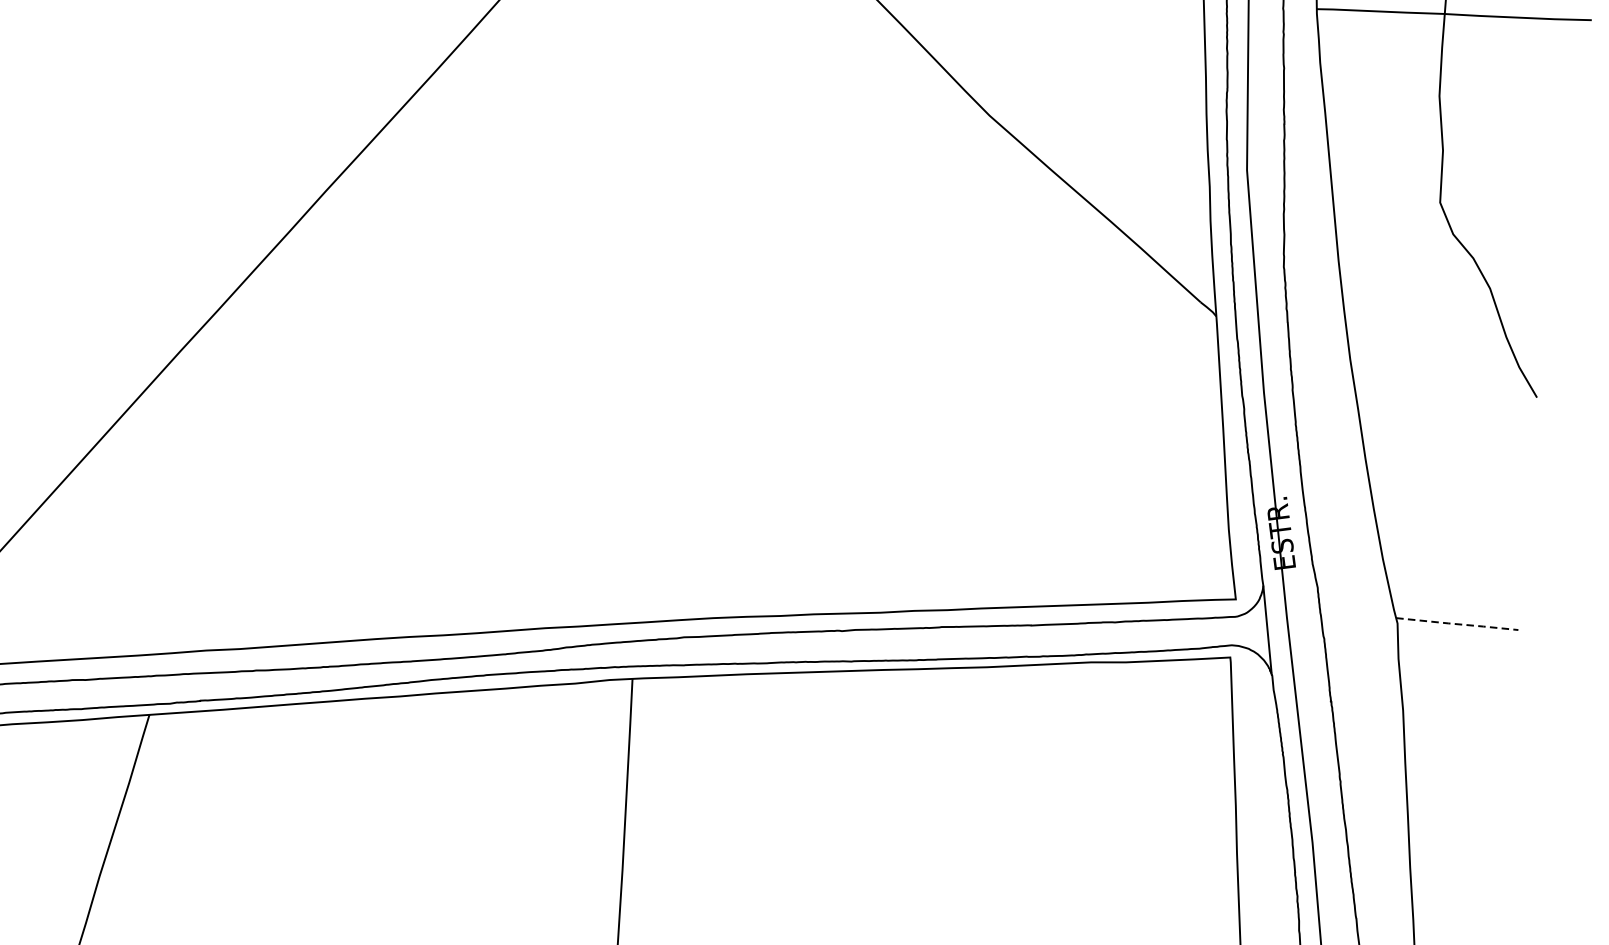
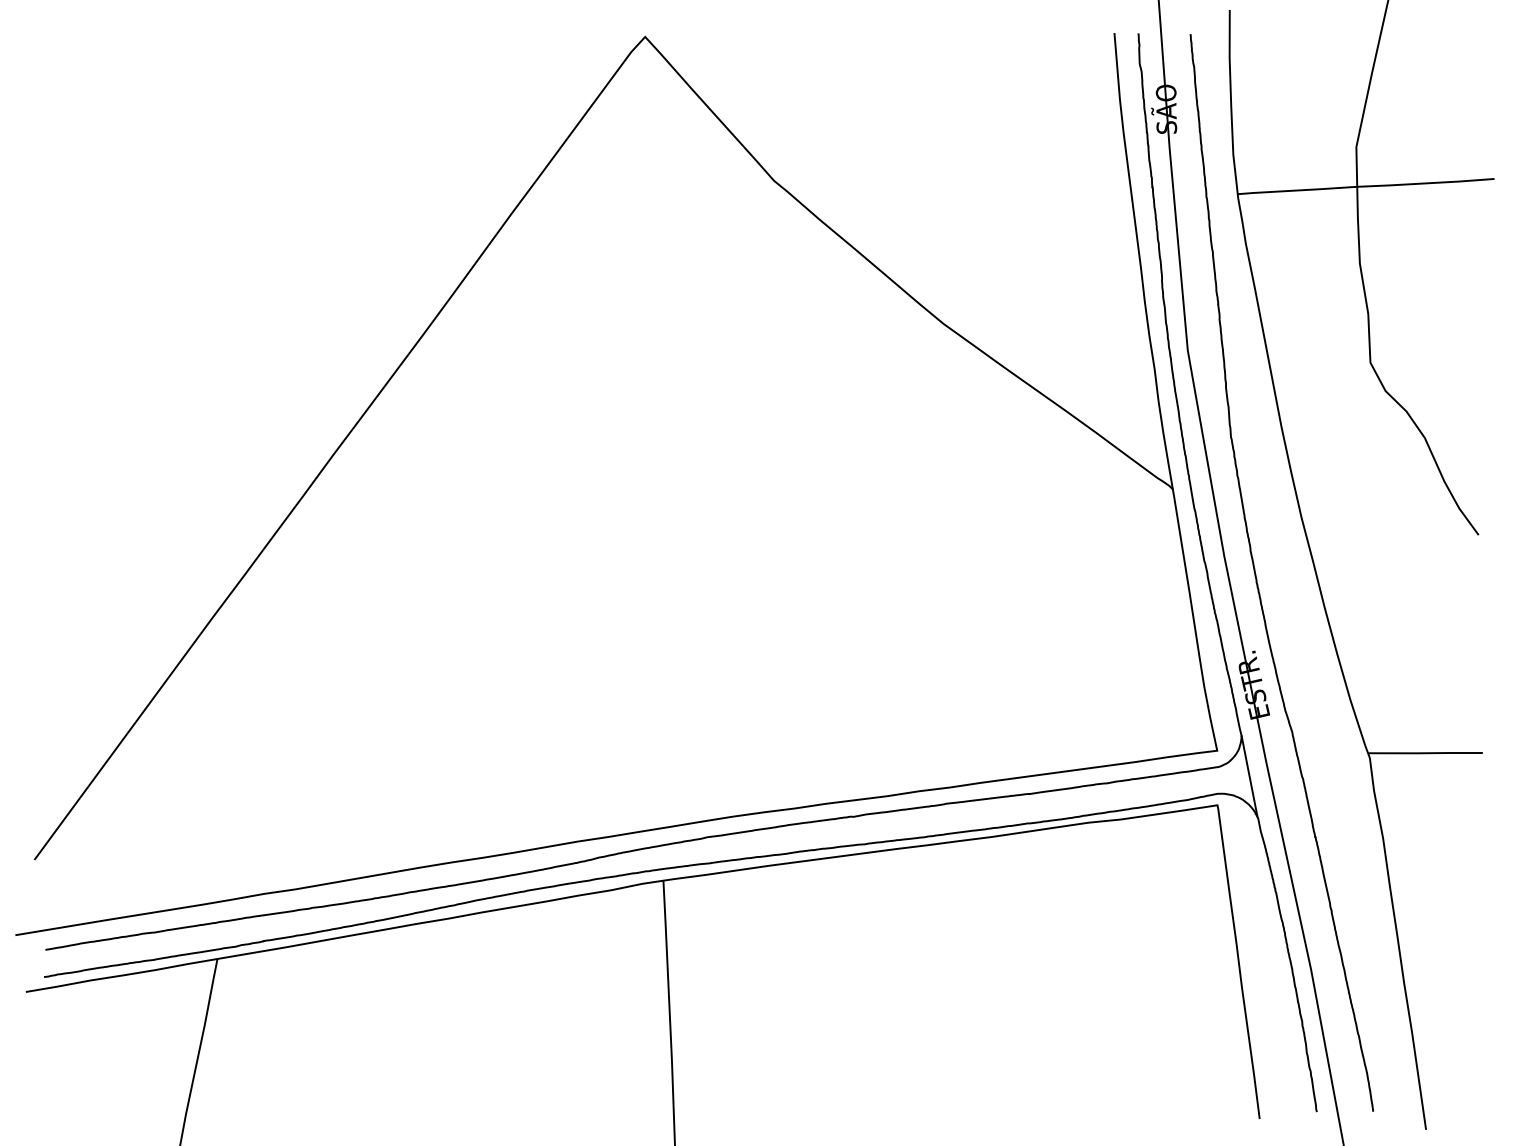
line: (1457, 624) -> (1425, 753), dashed -> solid

